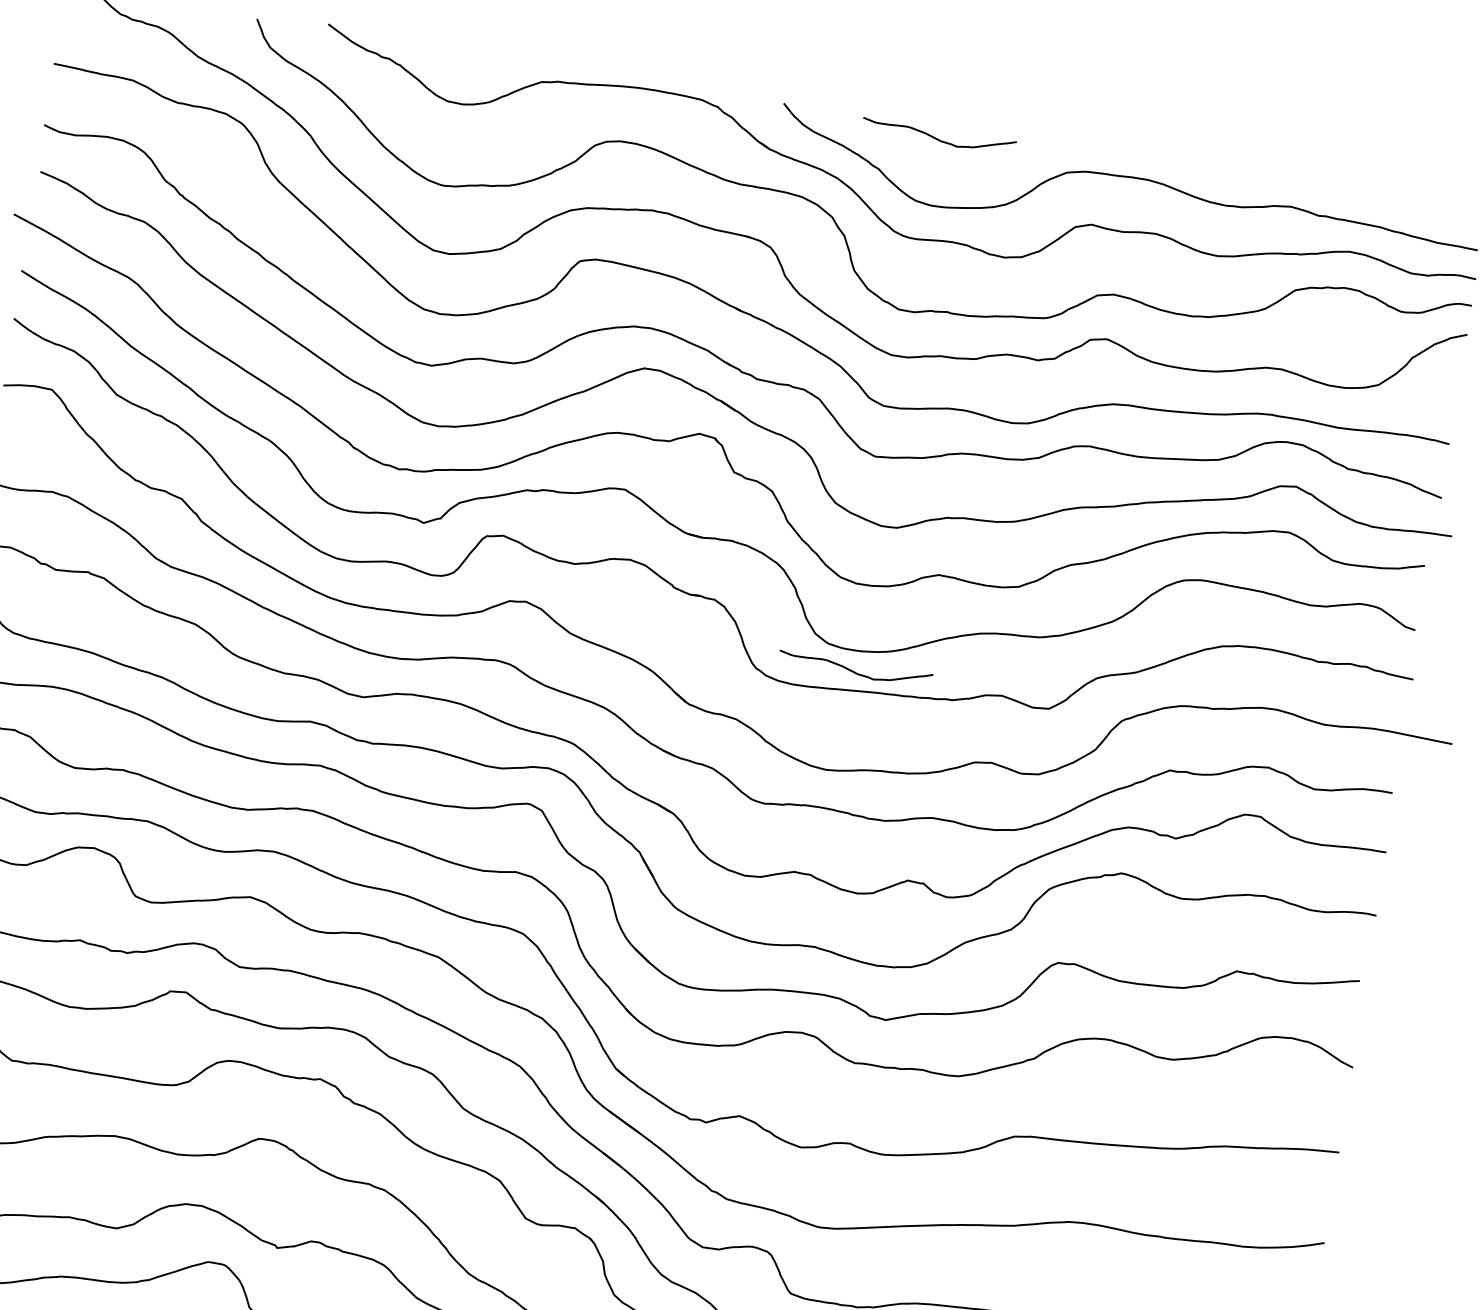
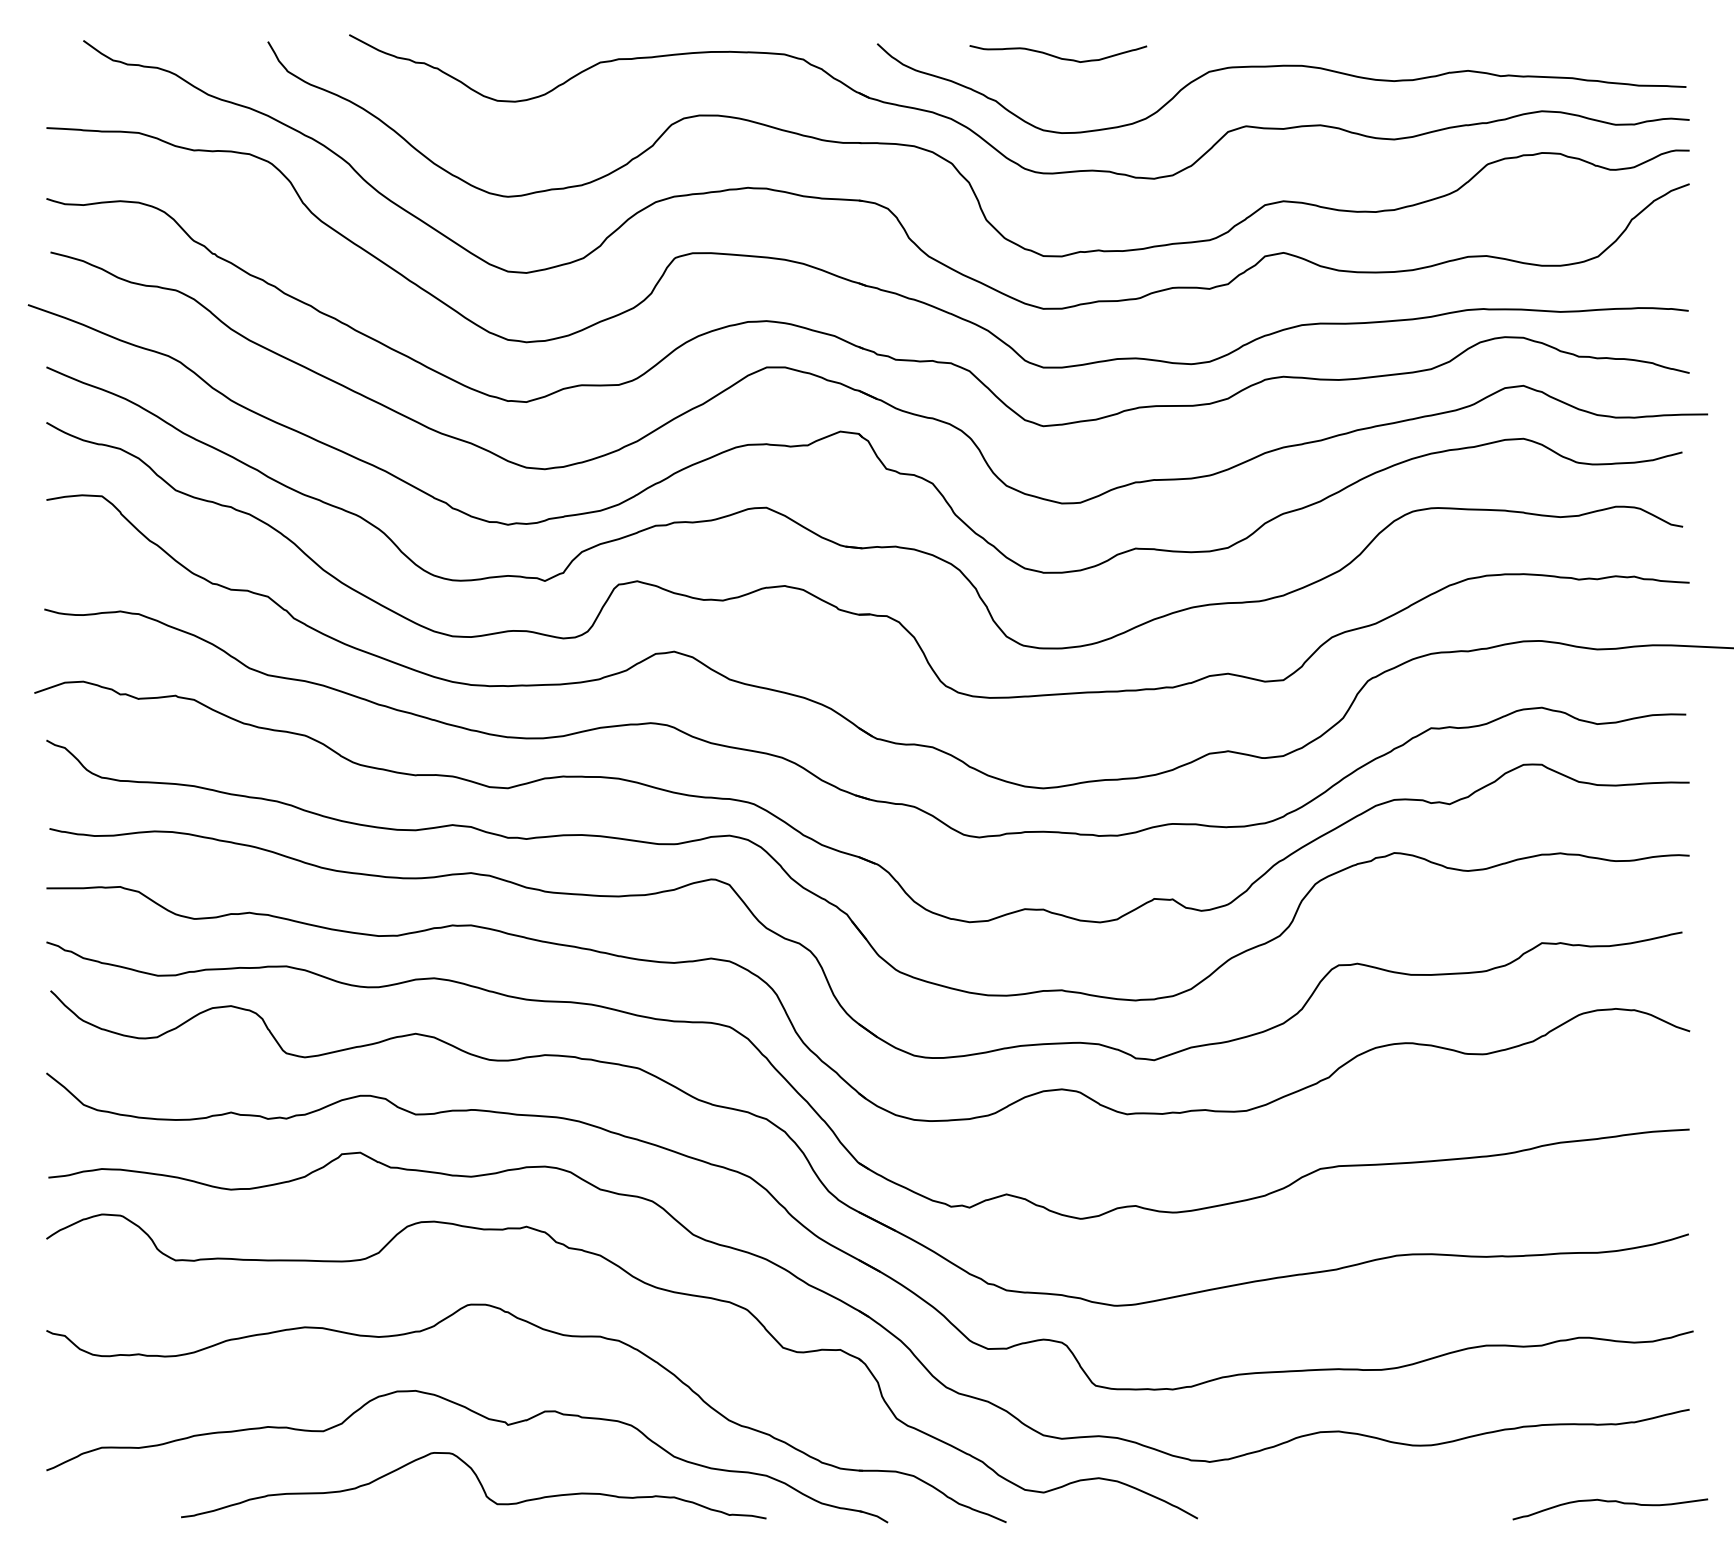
curve: (855, 671) -> (1058, 672), removed

